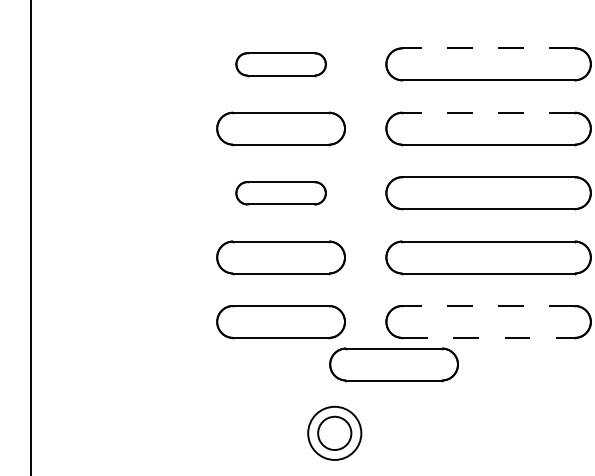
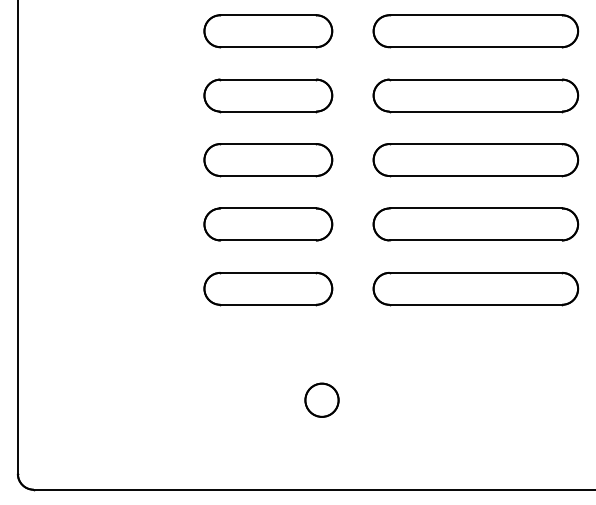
line: (488, 48) -> (475, 15), dashed -> solid
part: (281, 64) -> (268, 31), size x1.43
line: (488, 112) -> (475, 79), dashed -> solid
part: (281, 193) -> (268, 160), size x1.43
line: (488, 305) -> (475, 272), dashed -> solid
line: (489, 337) -> (476, 304), dashed -> solid
part: (394, 364) -> (381, 331), removed
circle: (334, 432) -> (321, 399), size x0.62

